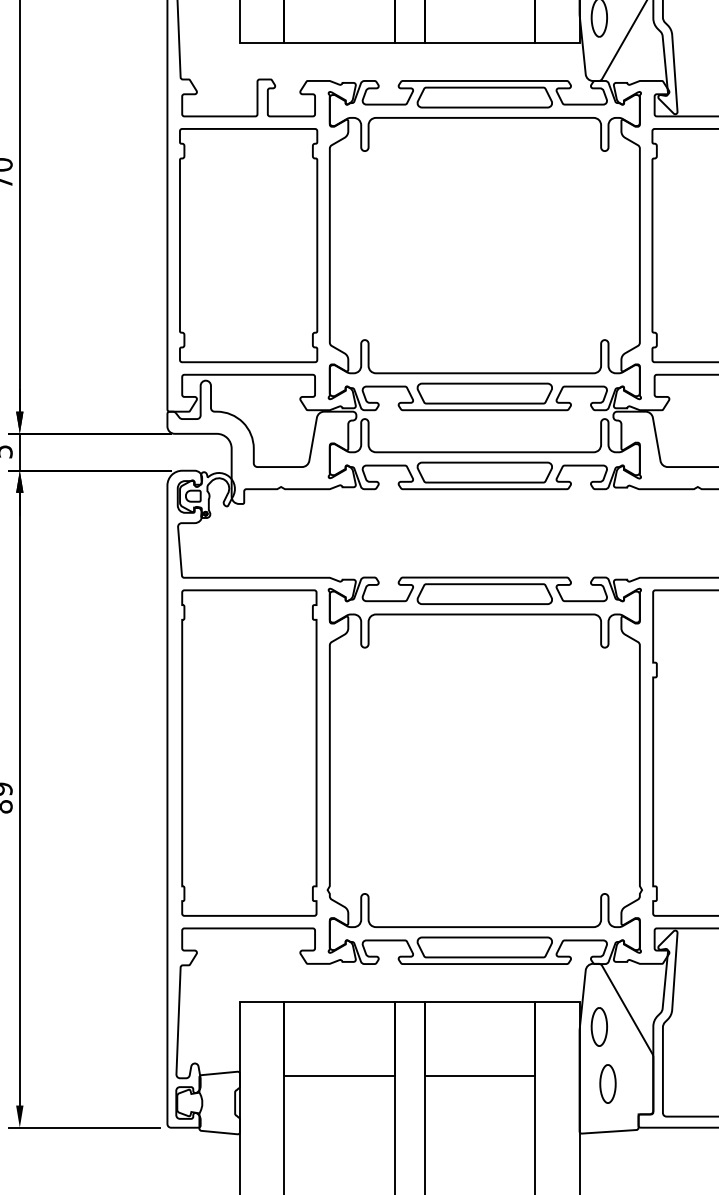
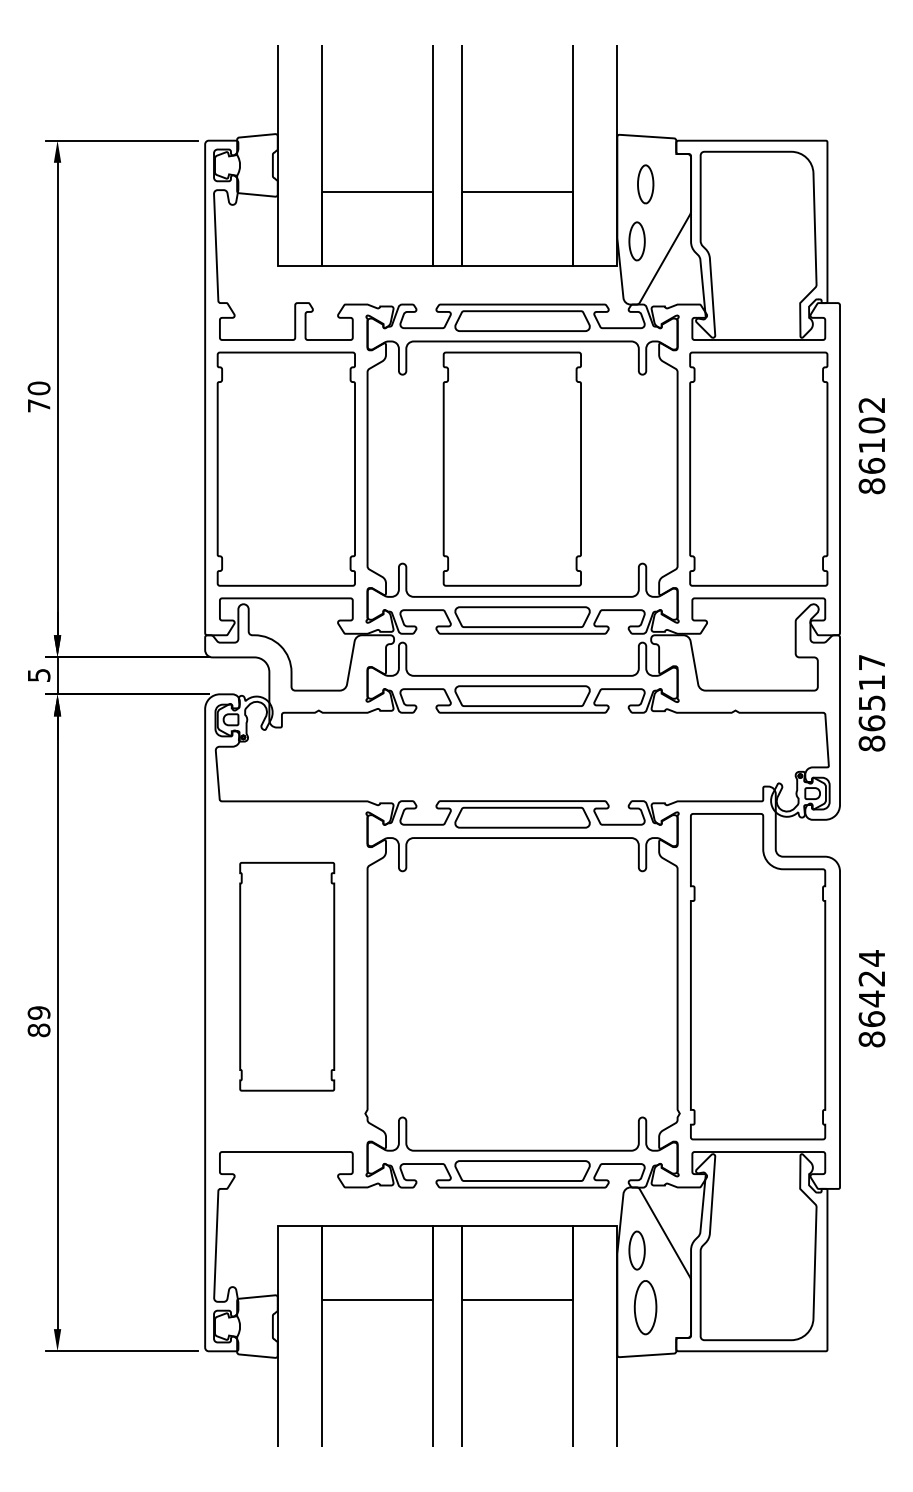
part: (473, 244) -> (511, 468), added
part: (249, 752) -> (287, 976), size x0.7
part: (607, 1083) -> (645, 1307), size x1.4

